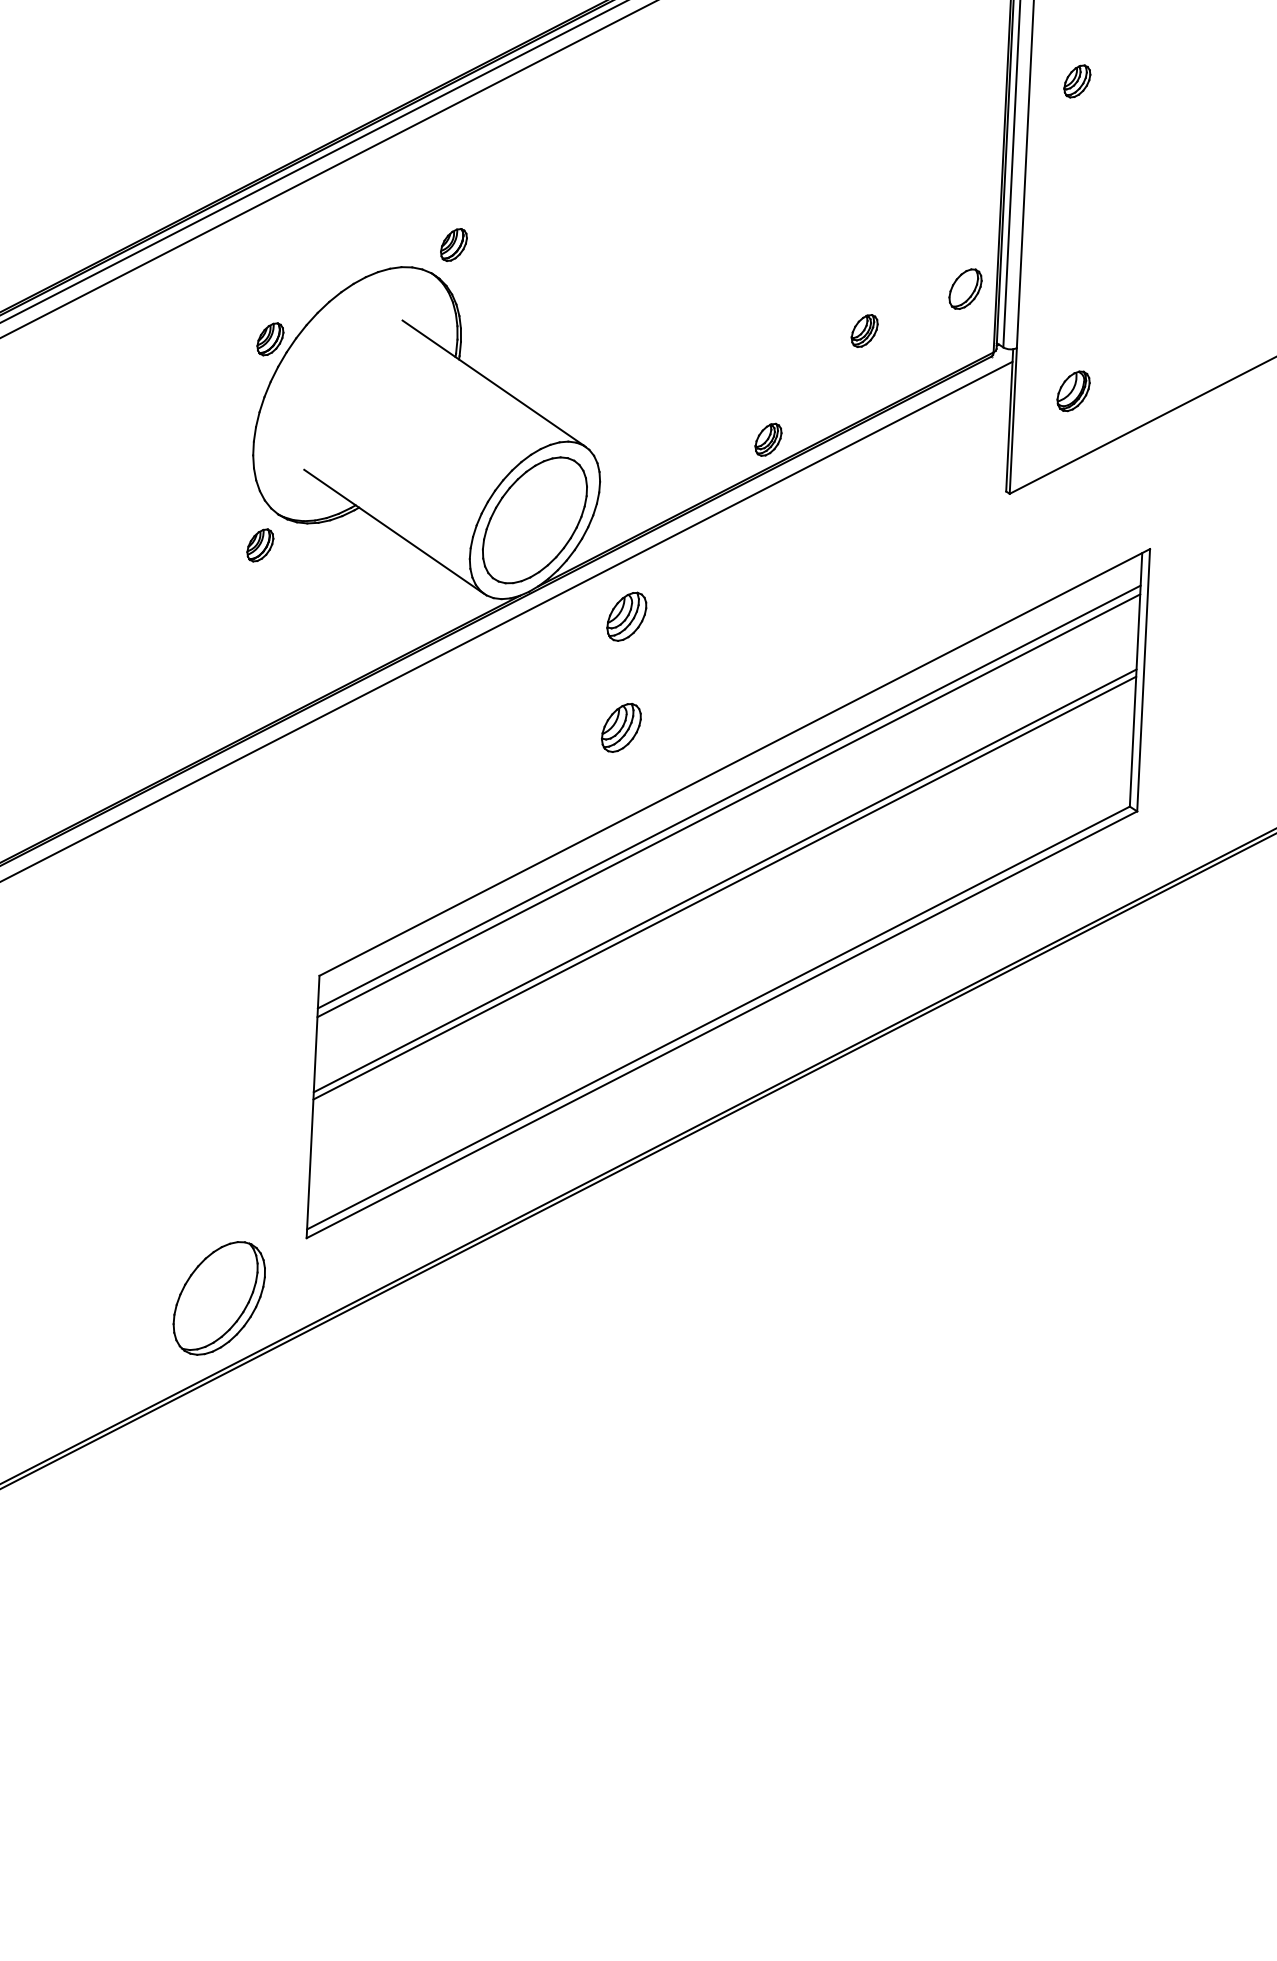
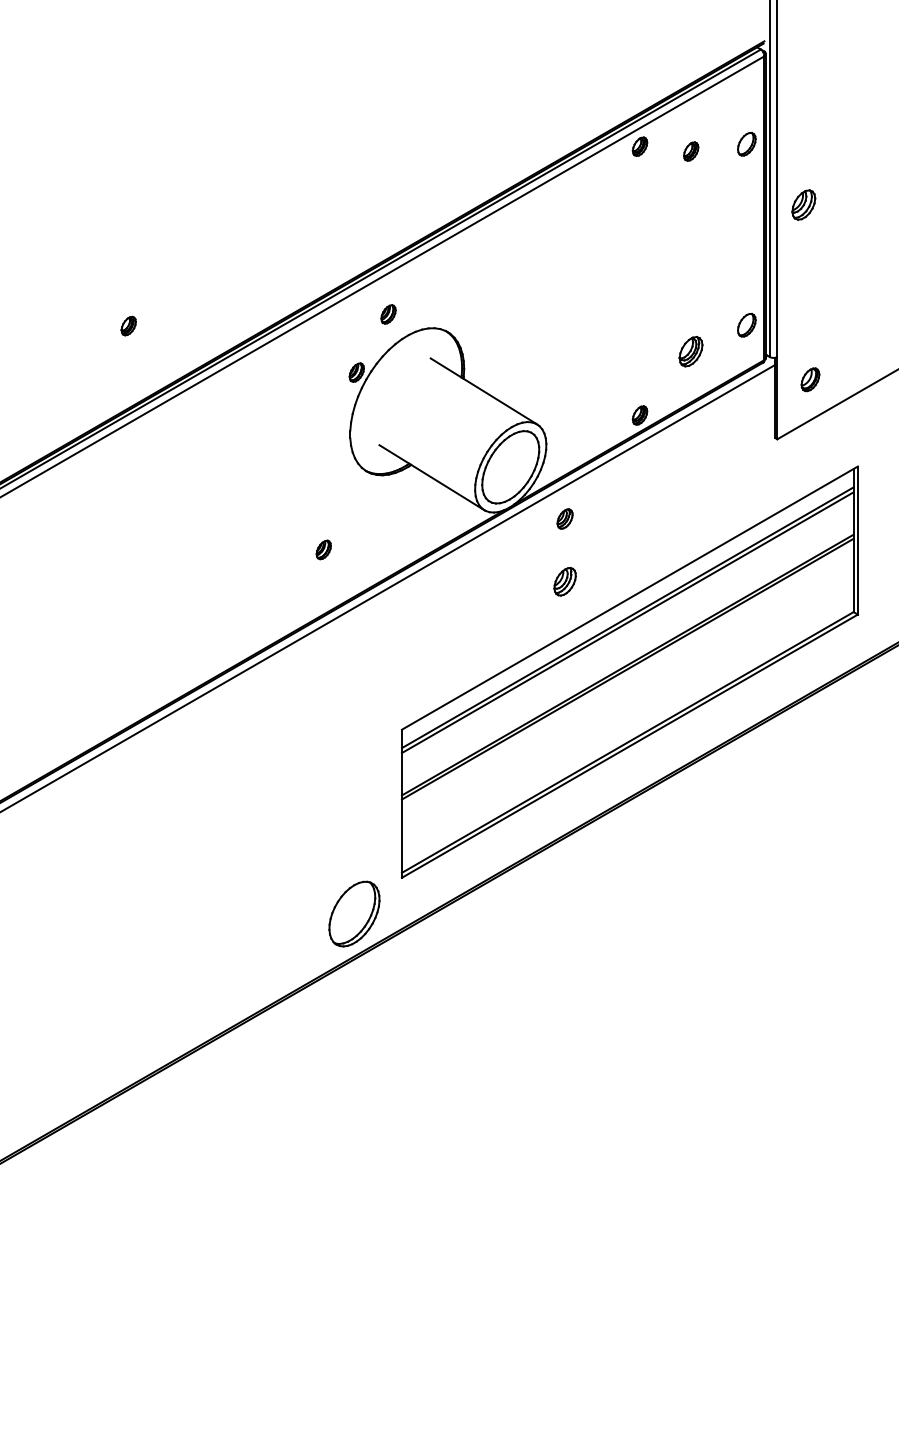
part: (1078, 81) -> (804, 205), size x1.6
part: (453, 245) -> (388, 314), moved
part: (865, 330) -> (691, 351), size x1.6
part: (259, 544) -> (323, 549), moved
part: (625, 615) -> (564, 518), size x0.7

